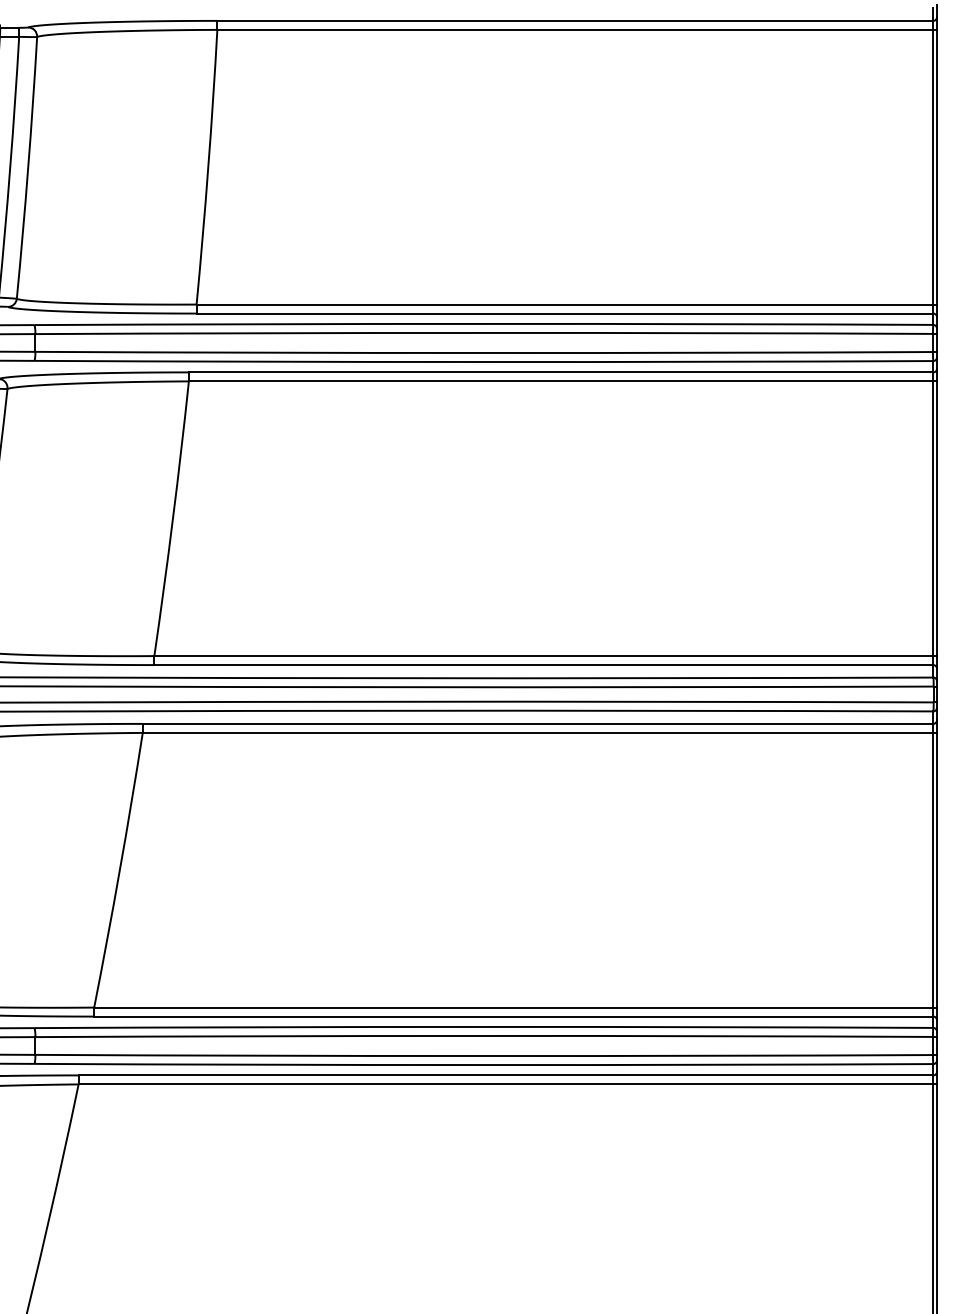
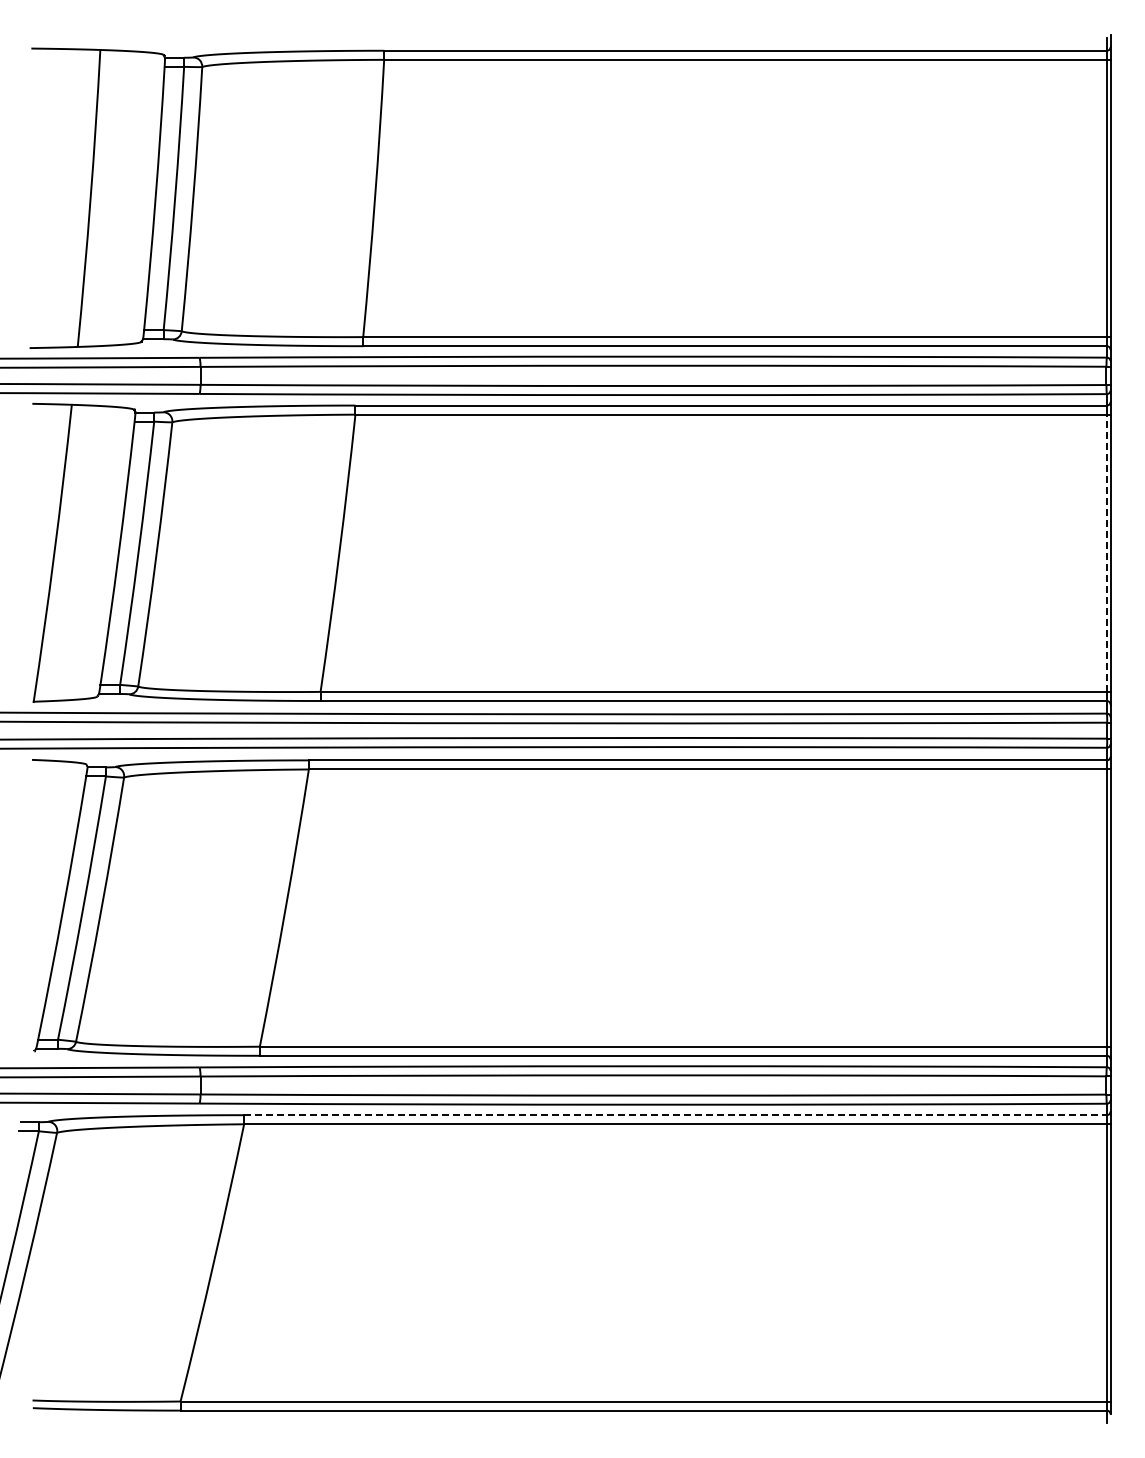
line: (932, 518) -> (1106, 553), solid -> dashed
line: (506, 1075) -> (676, 1115), solid -> dashed

